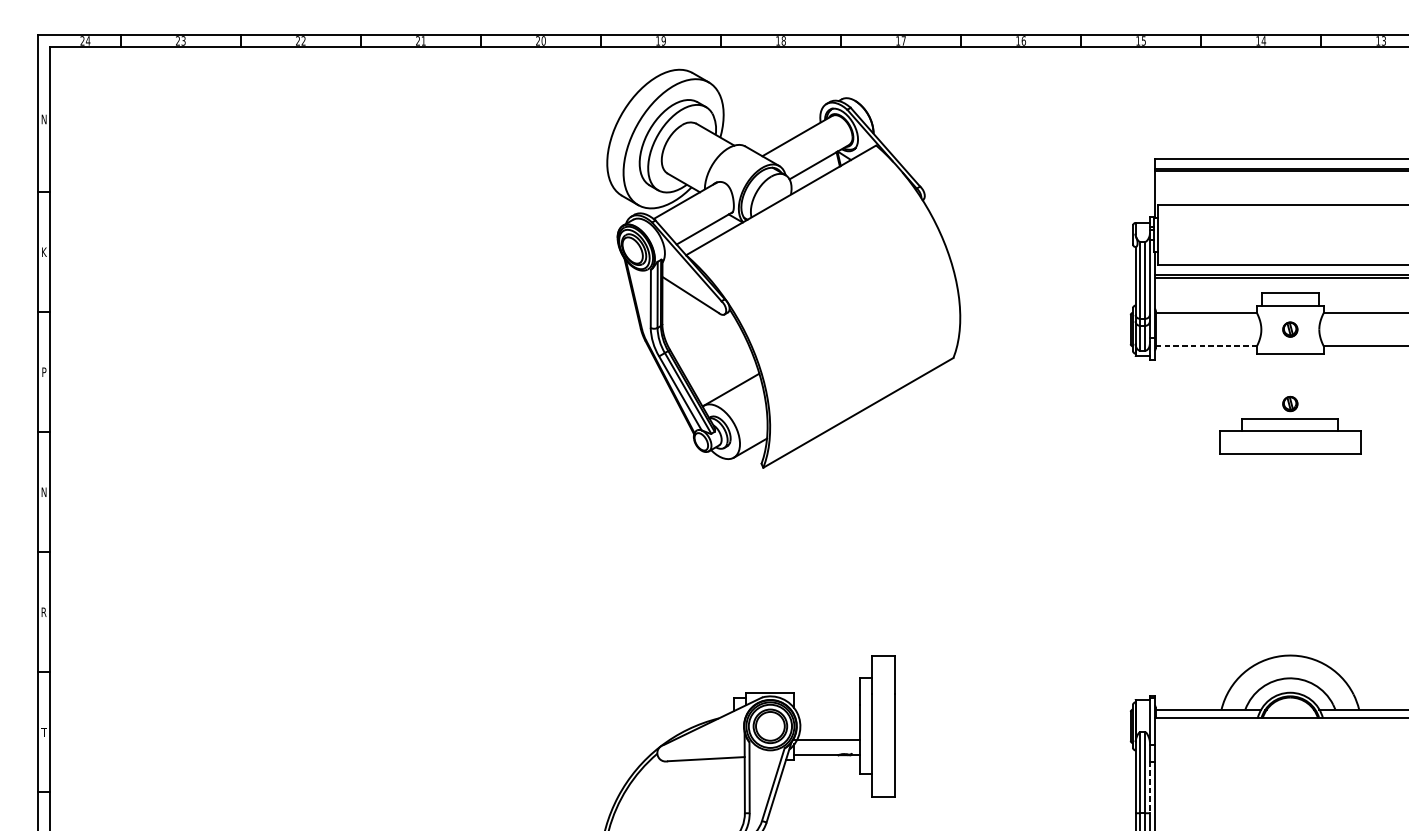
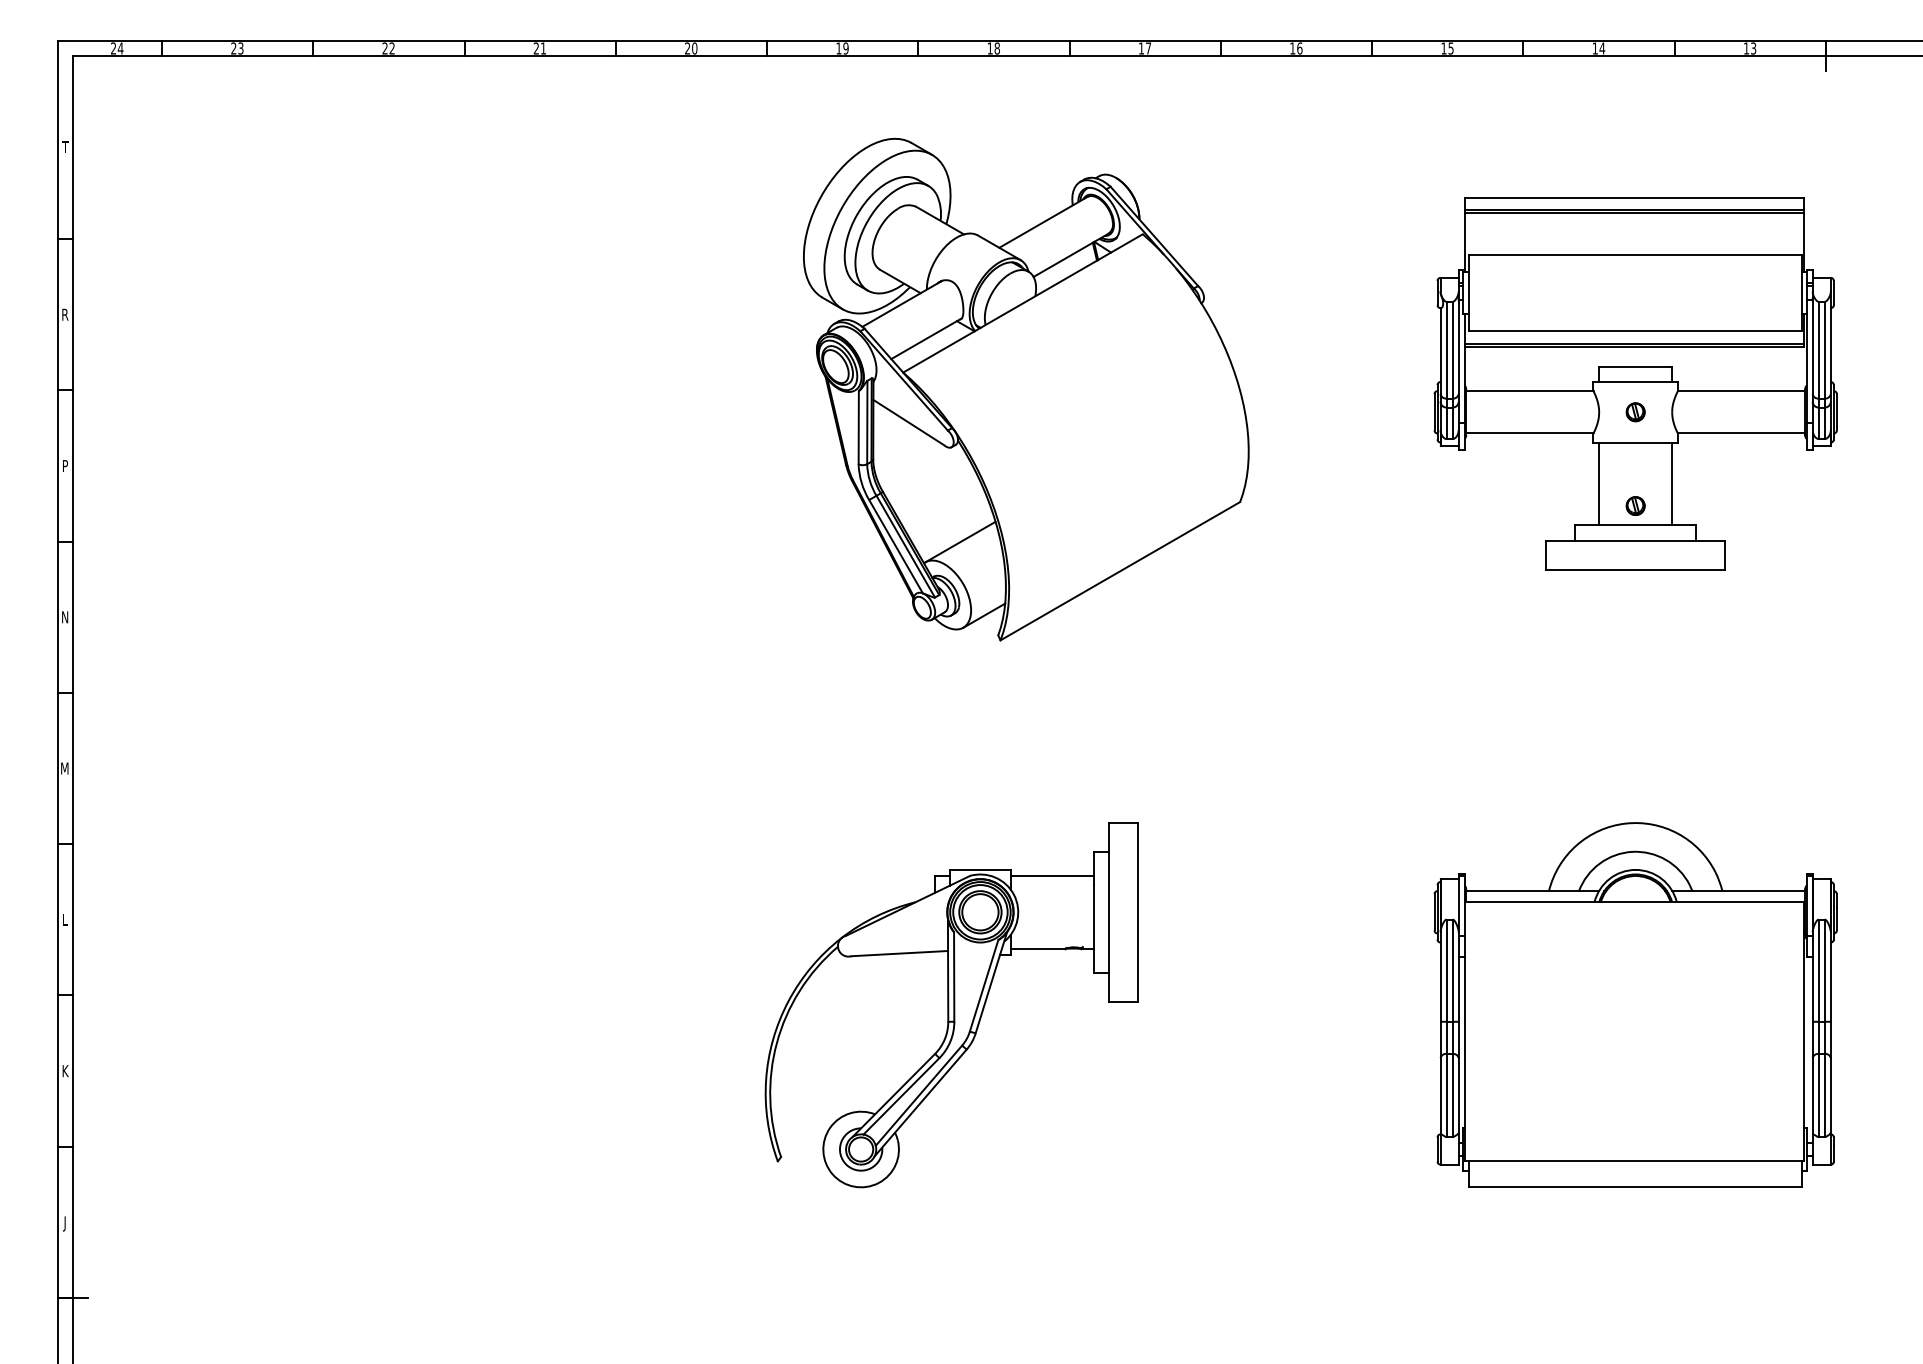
text: (44, 119) -> (65, 147), N -> T
text: (44, 252) -> (65, 314), K -> R
part: (783, 268) -> (1026, 389), moved
line: (1206, 346) -> (1529, 433), dashed -> solid
line: (1261, 386) -> (1599, 483), added
line: (1319, 386) -> (1672, 483), added
text: (43, 612) -> (64, 768), R -> M
text: (44, 732) -> (65, 919), T -> L
line: (826, 739) -> (1051, 875), moved
line: (1149, 787) -> (1458, 989), dashed -> solid

